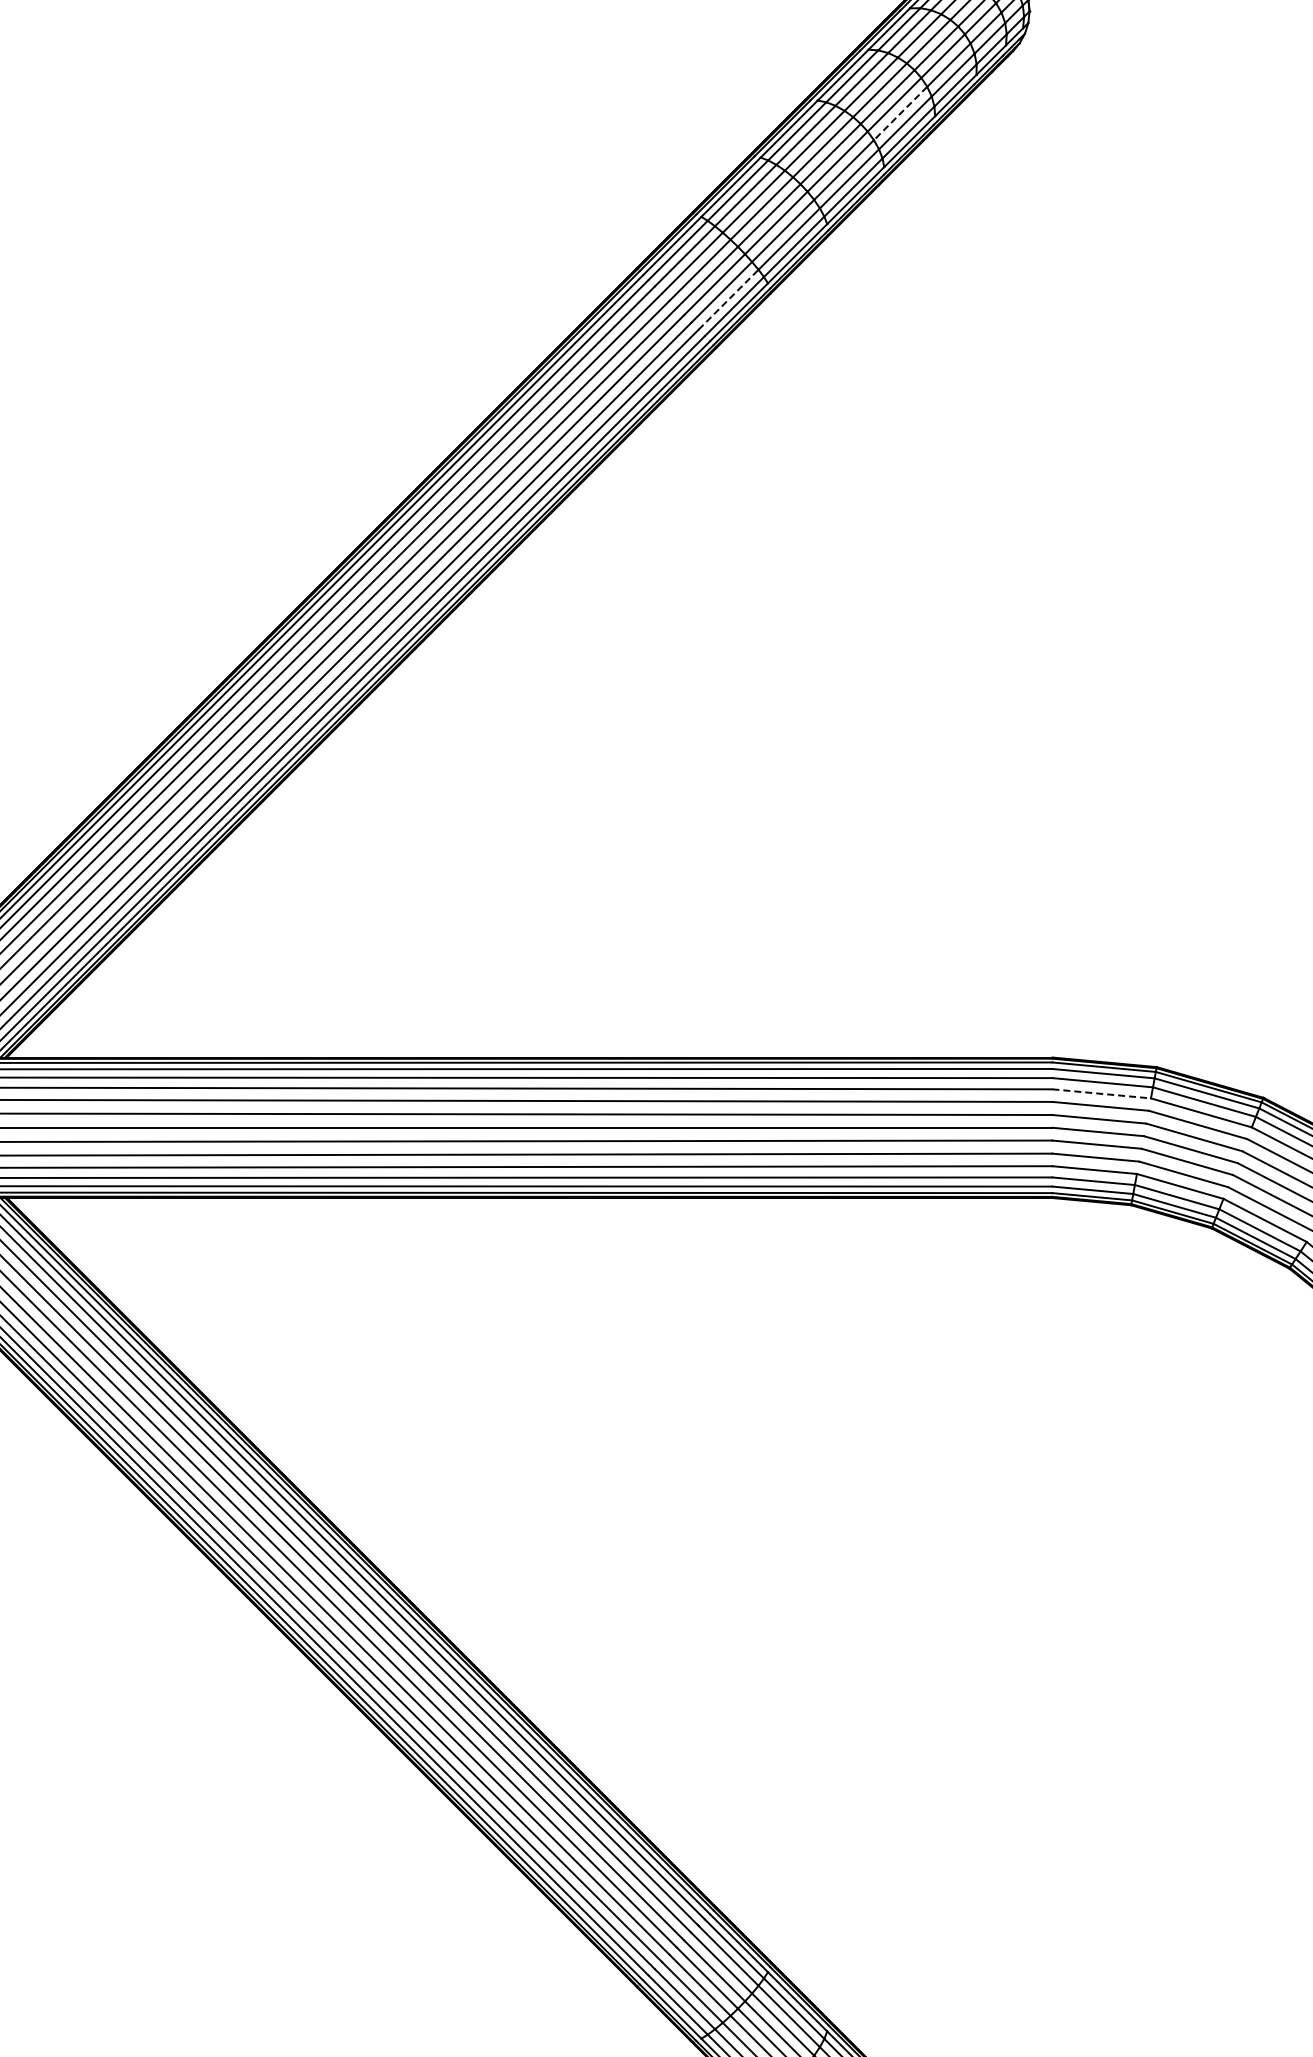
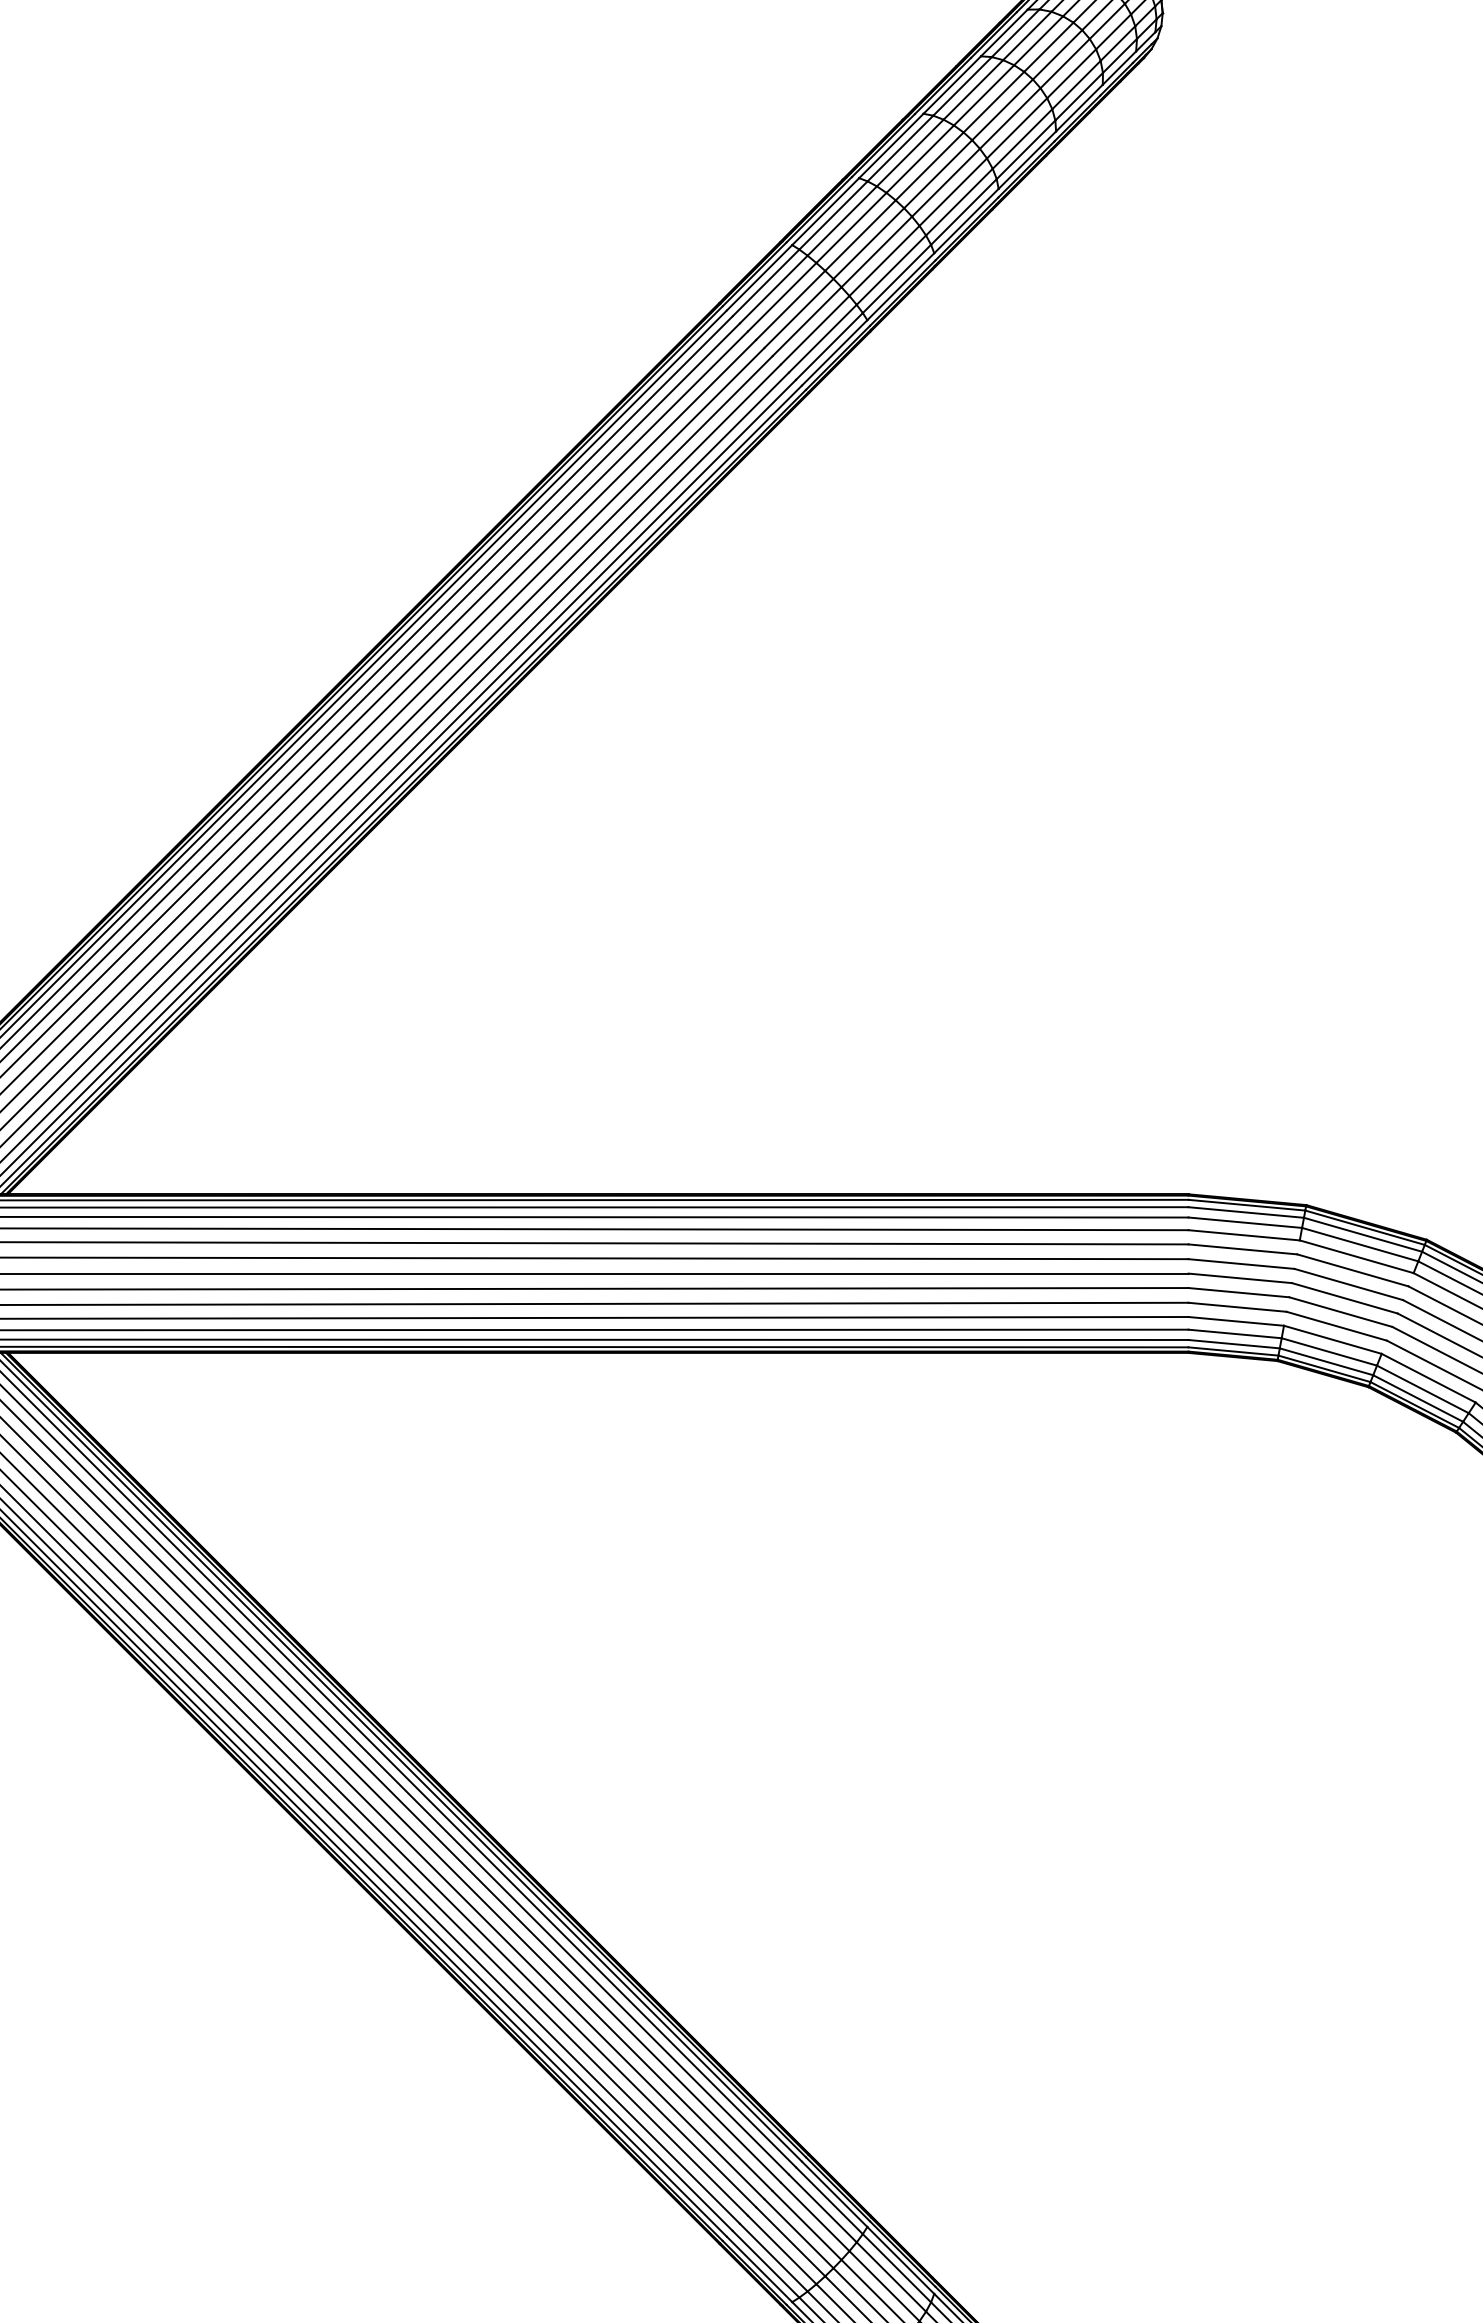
line: (900, 113) -> (1017, 128), dashed -> solid
line: (728, 299) -> (822, 338), dashed -> solid
line: (1102, 1093) -> (1245, 1234), dashed -> solid

